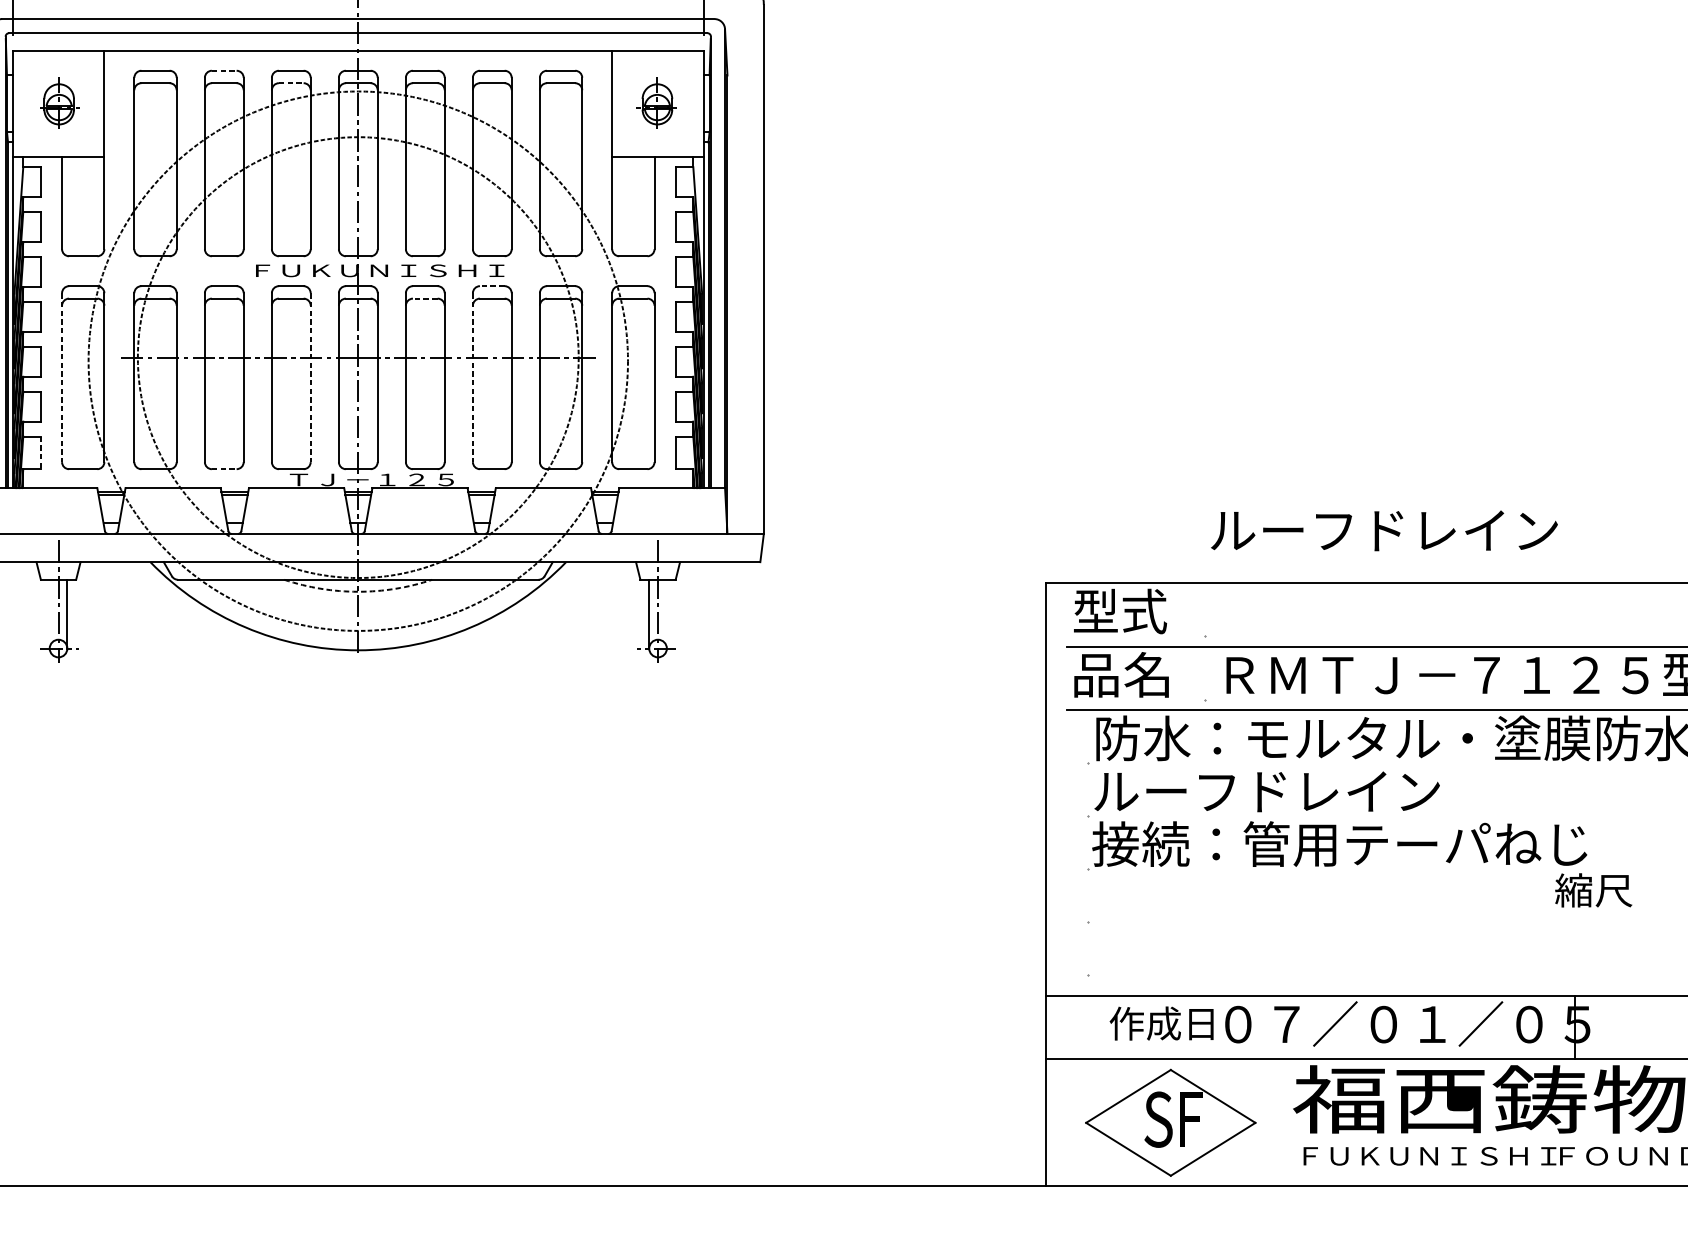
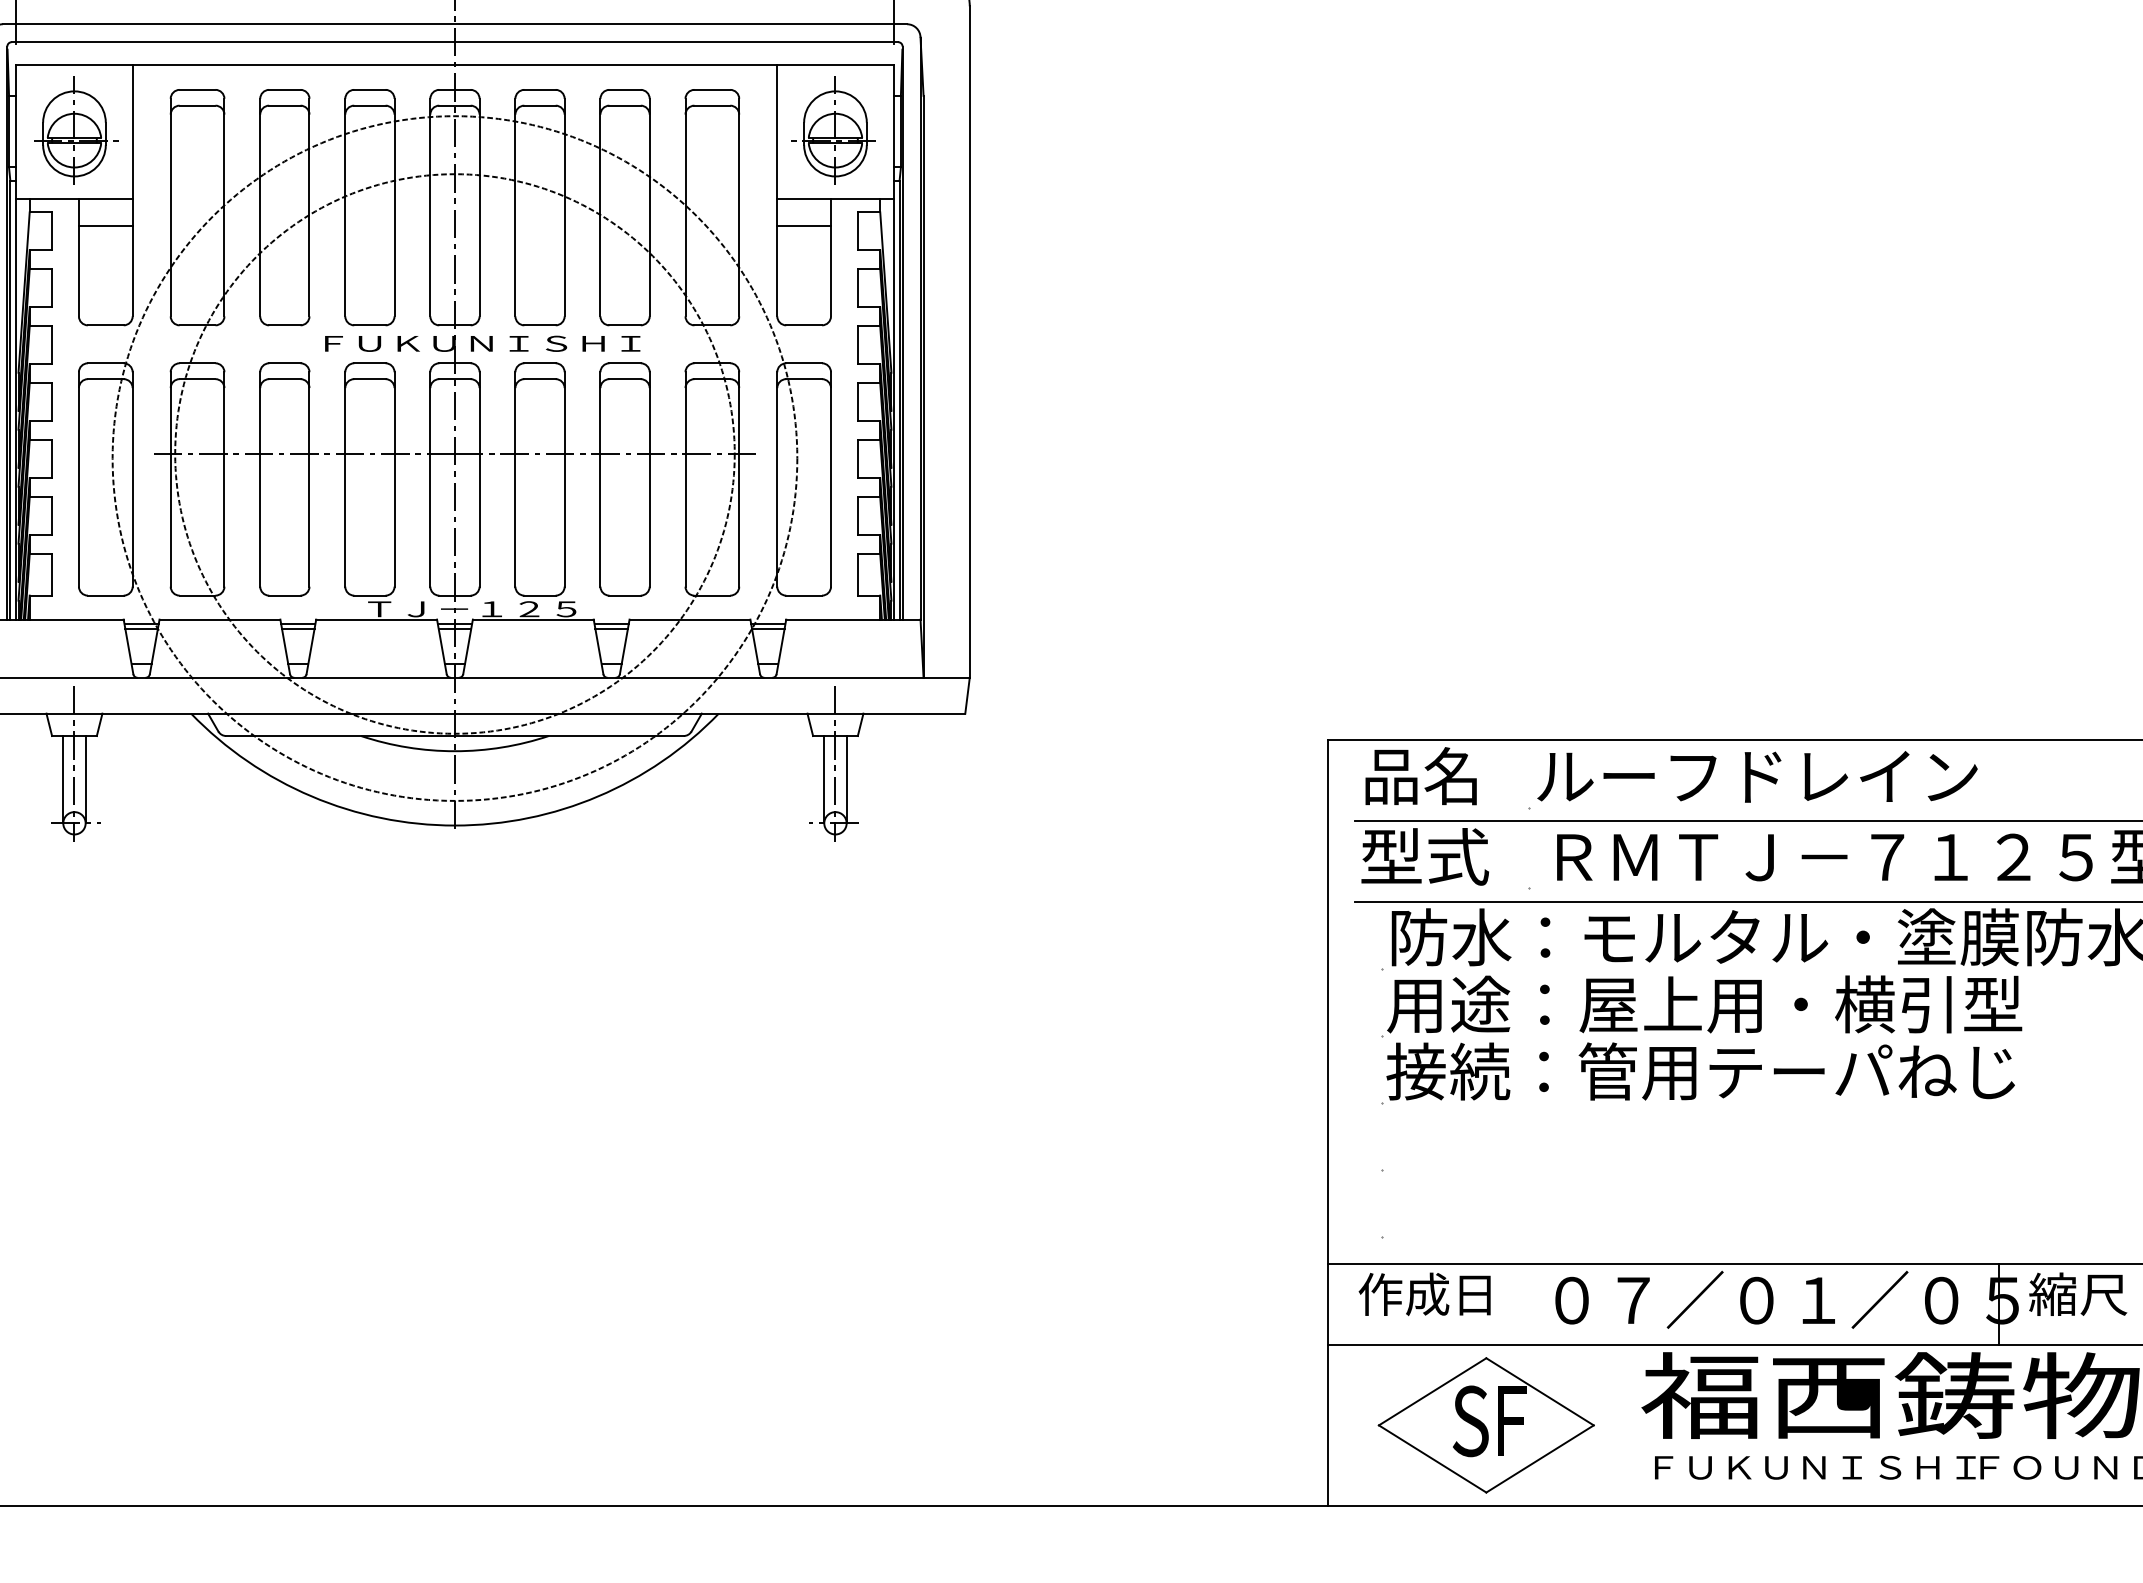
line: (224, 70) -> (284, 89), dashed -> solid
line: (290, 83) -> (369, 105), dashed -> solid
part: (60, 102) -> (76, 130), size x1.67
part: (656, 102) -> (833, 130), size x1.67
line: (82, 177) -> (105, 225), added
line: (633, 177) -> (804, 225), added
line: (492, 286) -> (625, 363), dashed -> solid
line: (425, 298) -> (540, 379), dashed -> solid
line: (61, 377) -> (78, 479), dashed -> solid
line: (310, 377) -> (394, 479), dashed -> solid
line: (472, 377) -> (600, 479), dashed -> solid
line: (41, 452) -> (52, 574), dashed -> solid
line: (224, 469) -> (284, 595), dashed -> solid
text: (1384, 530) -> (1757, 776), moved
arc: (357, 591) -> (454, 751), dashed -> solid
text: (1120, 611) -> (1422, 776), 型式 -> 品名
line: (49, 614) -> (63, 779), added
line: (666, 614) -> (846, 779), added
text: (1122, 674) -> (1425, 856), 品名 -> 型式
text: (1342, 791) -> (1704, 1004), ルーフドレイン -> 用途：屋上用・横引型
text: (1593, 889) -> (2078, 1293), moved
text: (1161, 1023) -> (1424, 1294), moved

